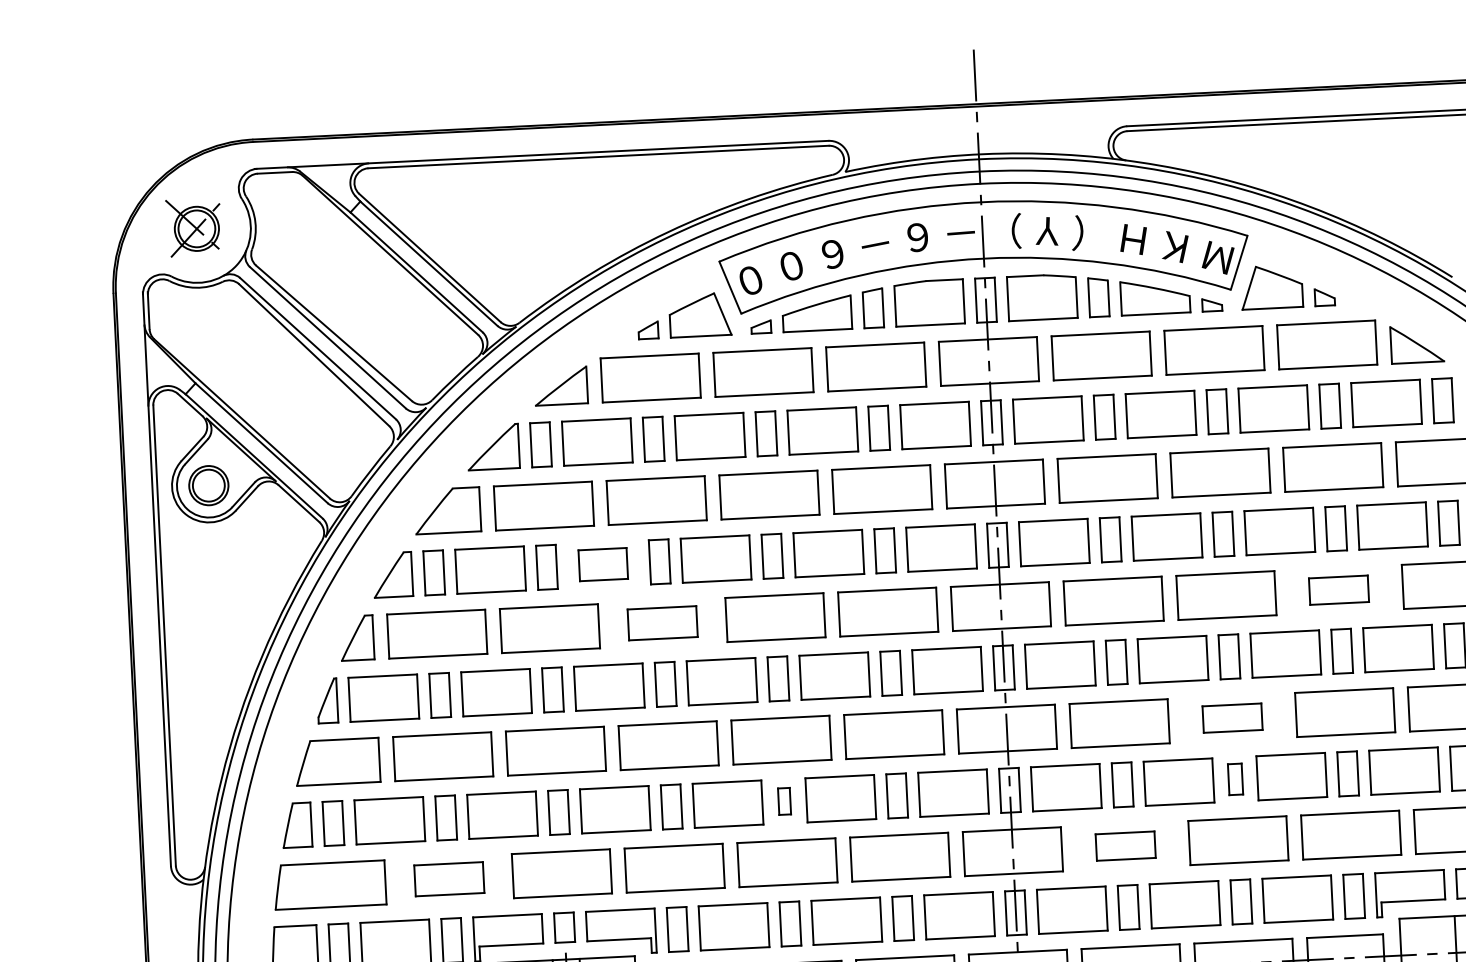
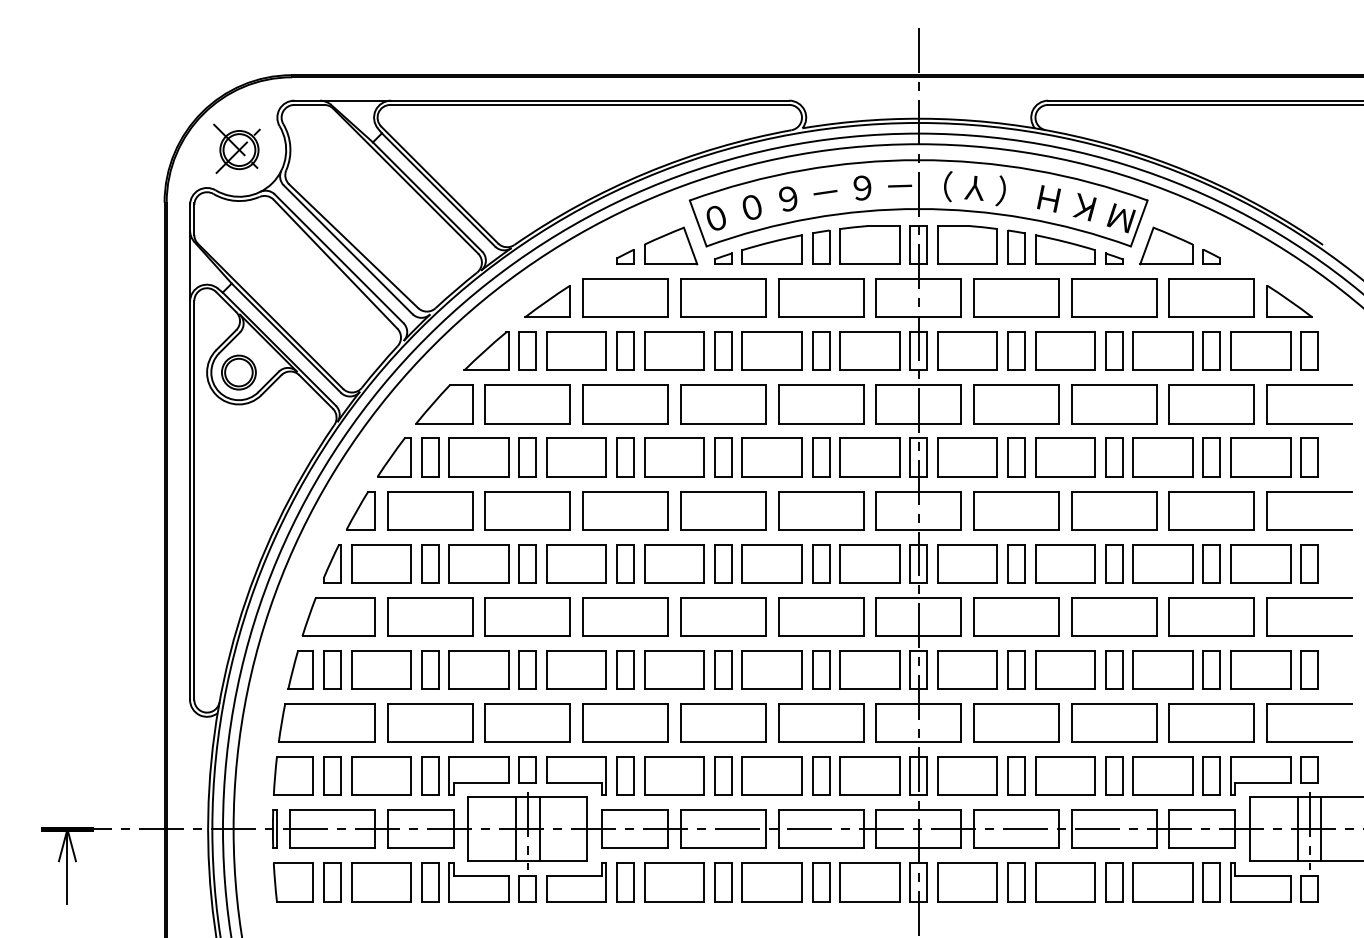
part: (603, 564) -> (576, 457), size x1.43
part: (1338, 589) -> (1211, 510), size x1.67
part: (662, 622) -> (625, 510), size x1.43
part: (1232, 717) -> (1114, 616), size x1.67
part: (1235, 778) -> (1114, 669), size x1.43
part: (784, 800) -> (723, 669), size x1.67
part: (1125, 845) -> (1016, 722), size x1.67
part: (449, 878) -> (430, 722), size x1.43

